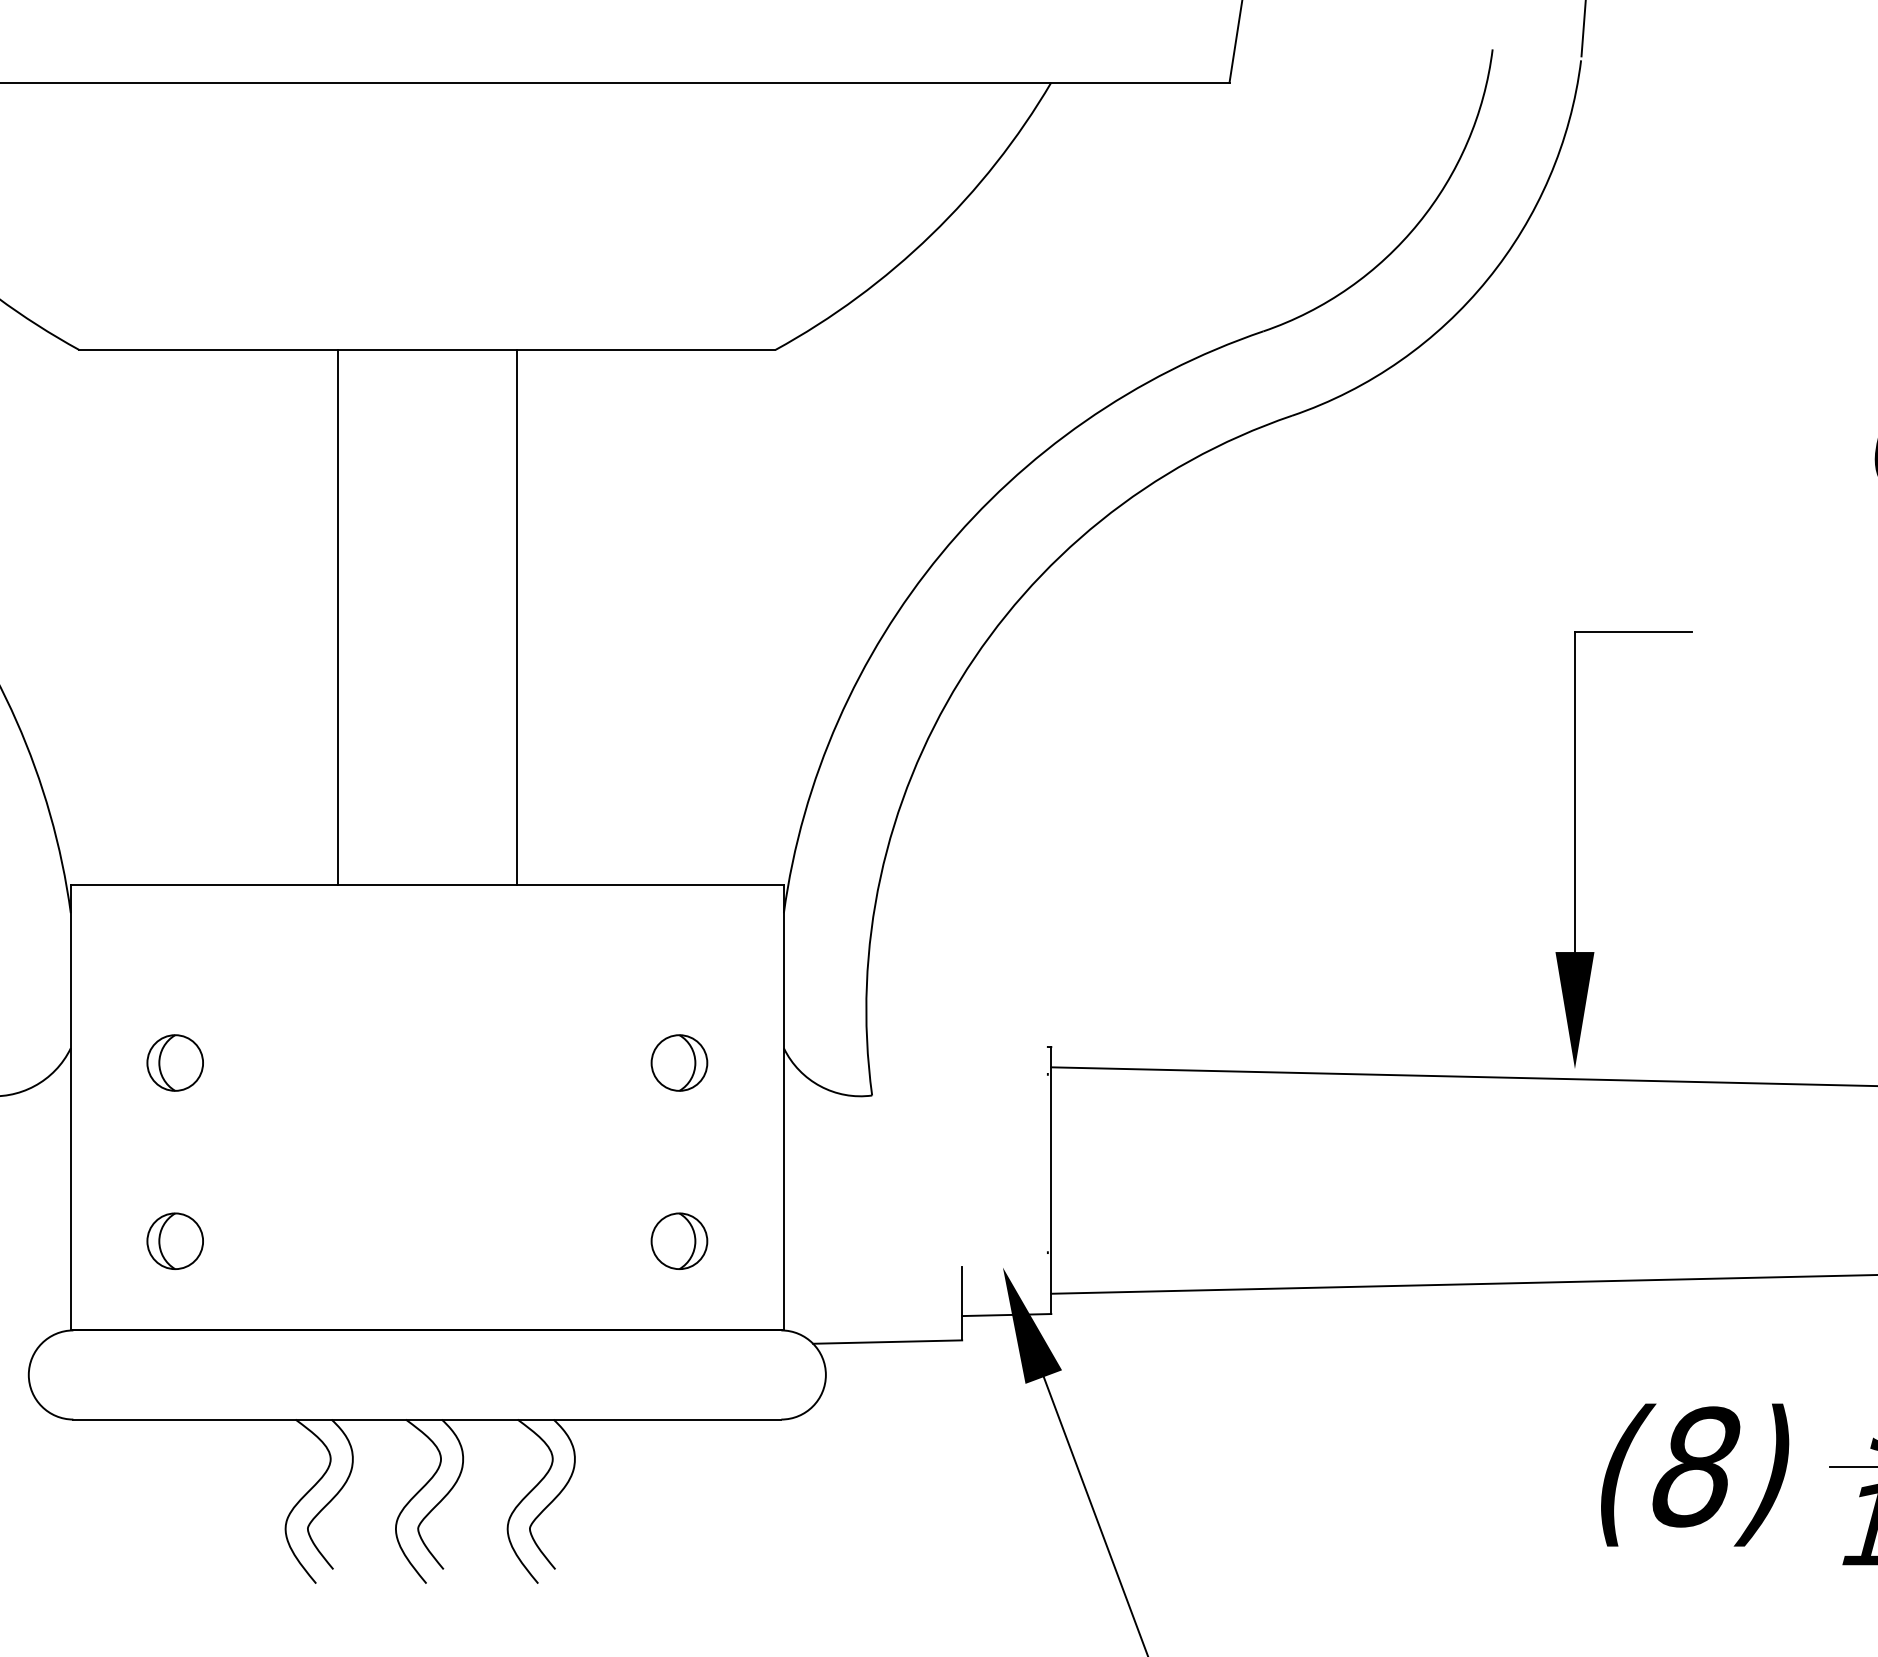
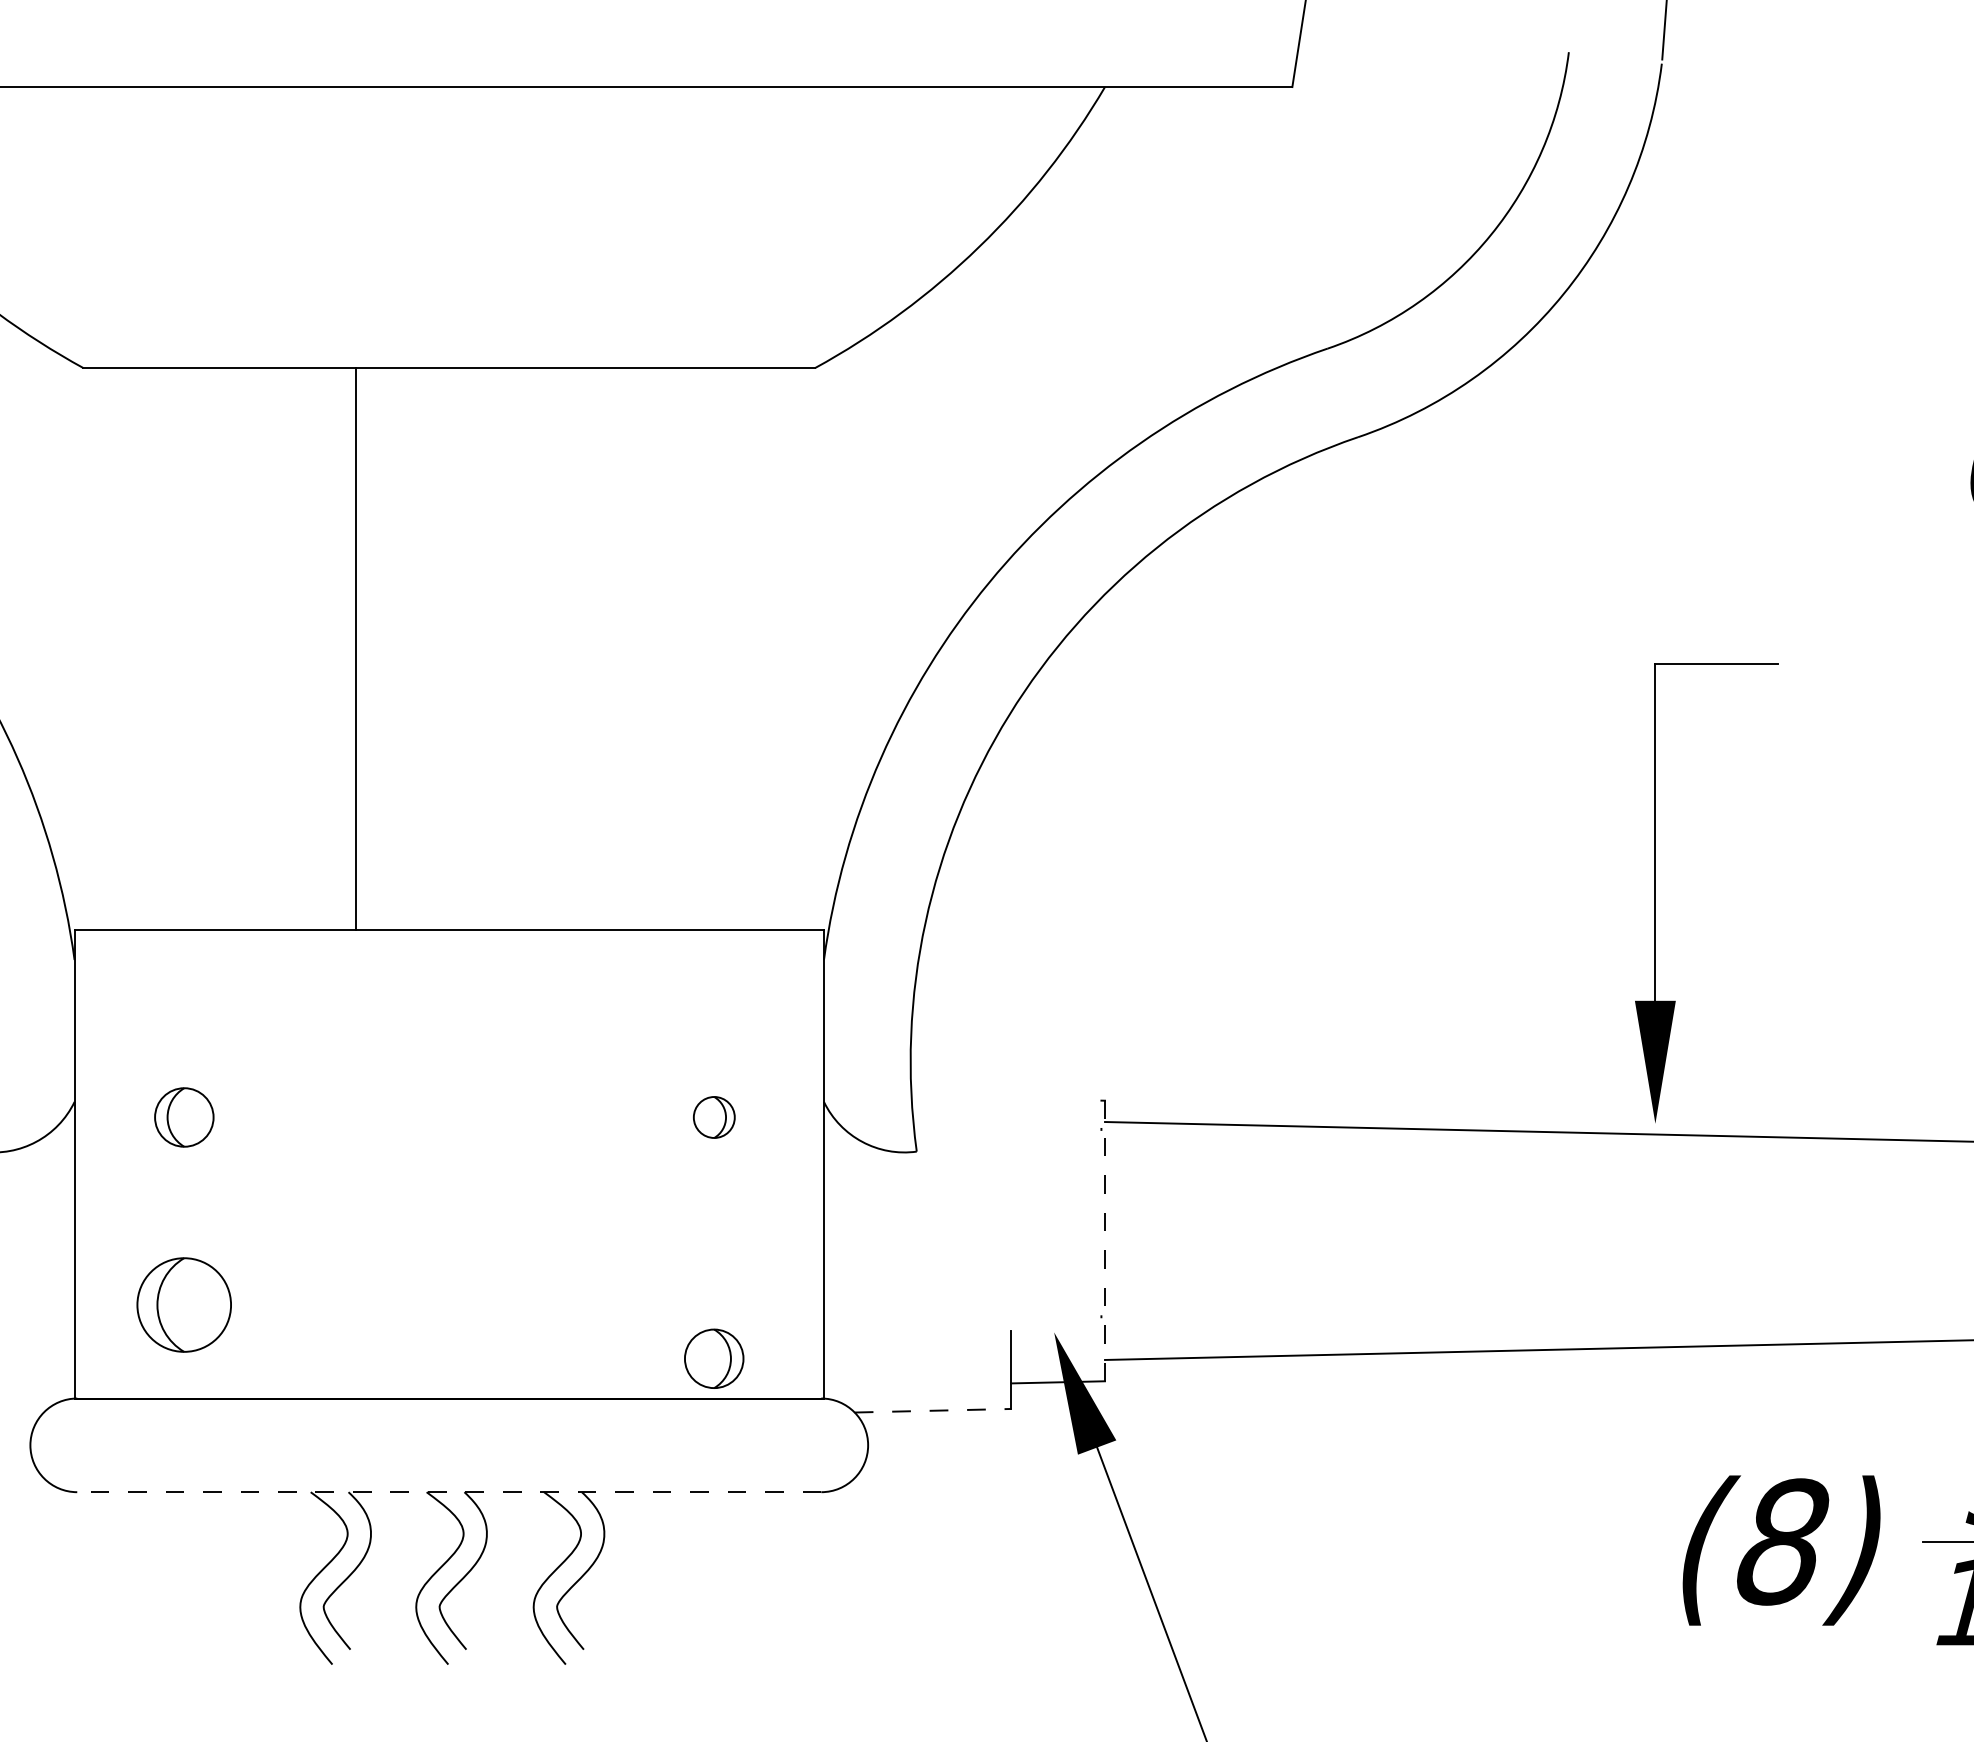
line: (516, 617) -> (542, 649), removed
part: (679, 1063) -> (714, 1117), size x0.7
line: (1051, 1180) -> (1105, 1240), solid -> dashed
part: (175, 1240) -> (184, 1304), size x1.6
part: (679, 1240) -> (714, 1358), moved
line: (888, 1341) -> (933, 1410), solid -> dashed
line: (426, 1419) -> (448, 1492), solid -> dashed

